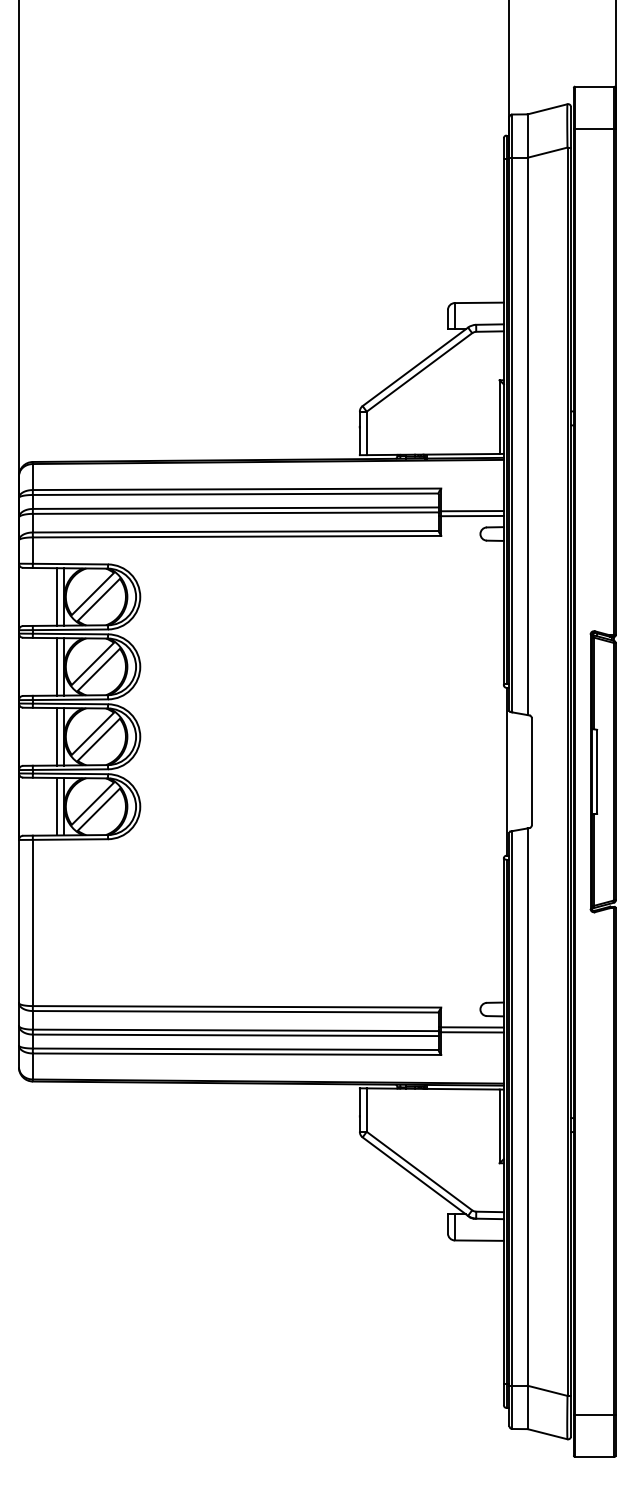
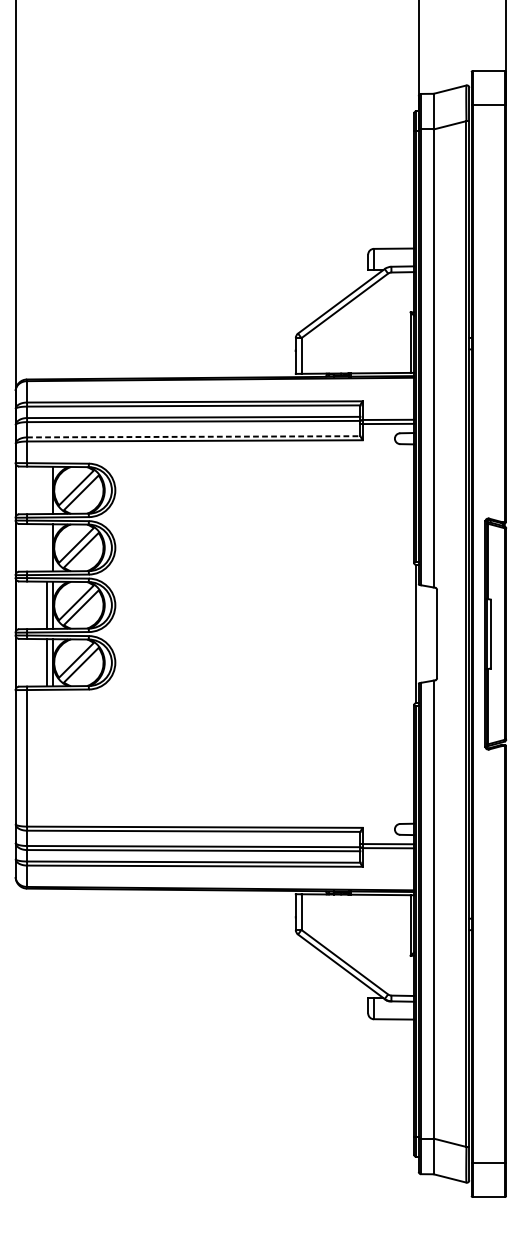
line: (235, 531) -> (193, 436), solid -> dashed
line: (56, 596) -> (46, 490), removed
line: (56, 666) -> (46, 547), removed

